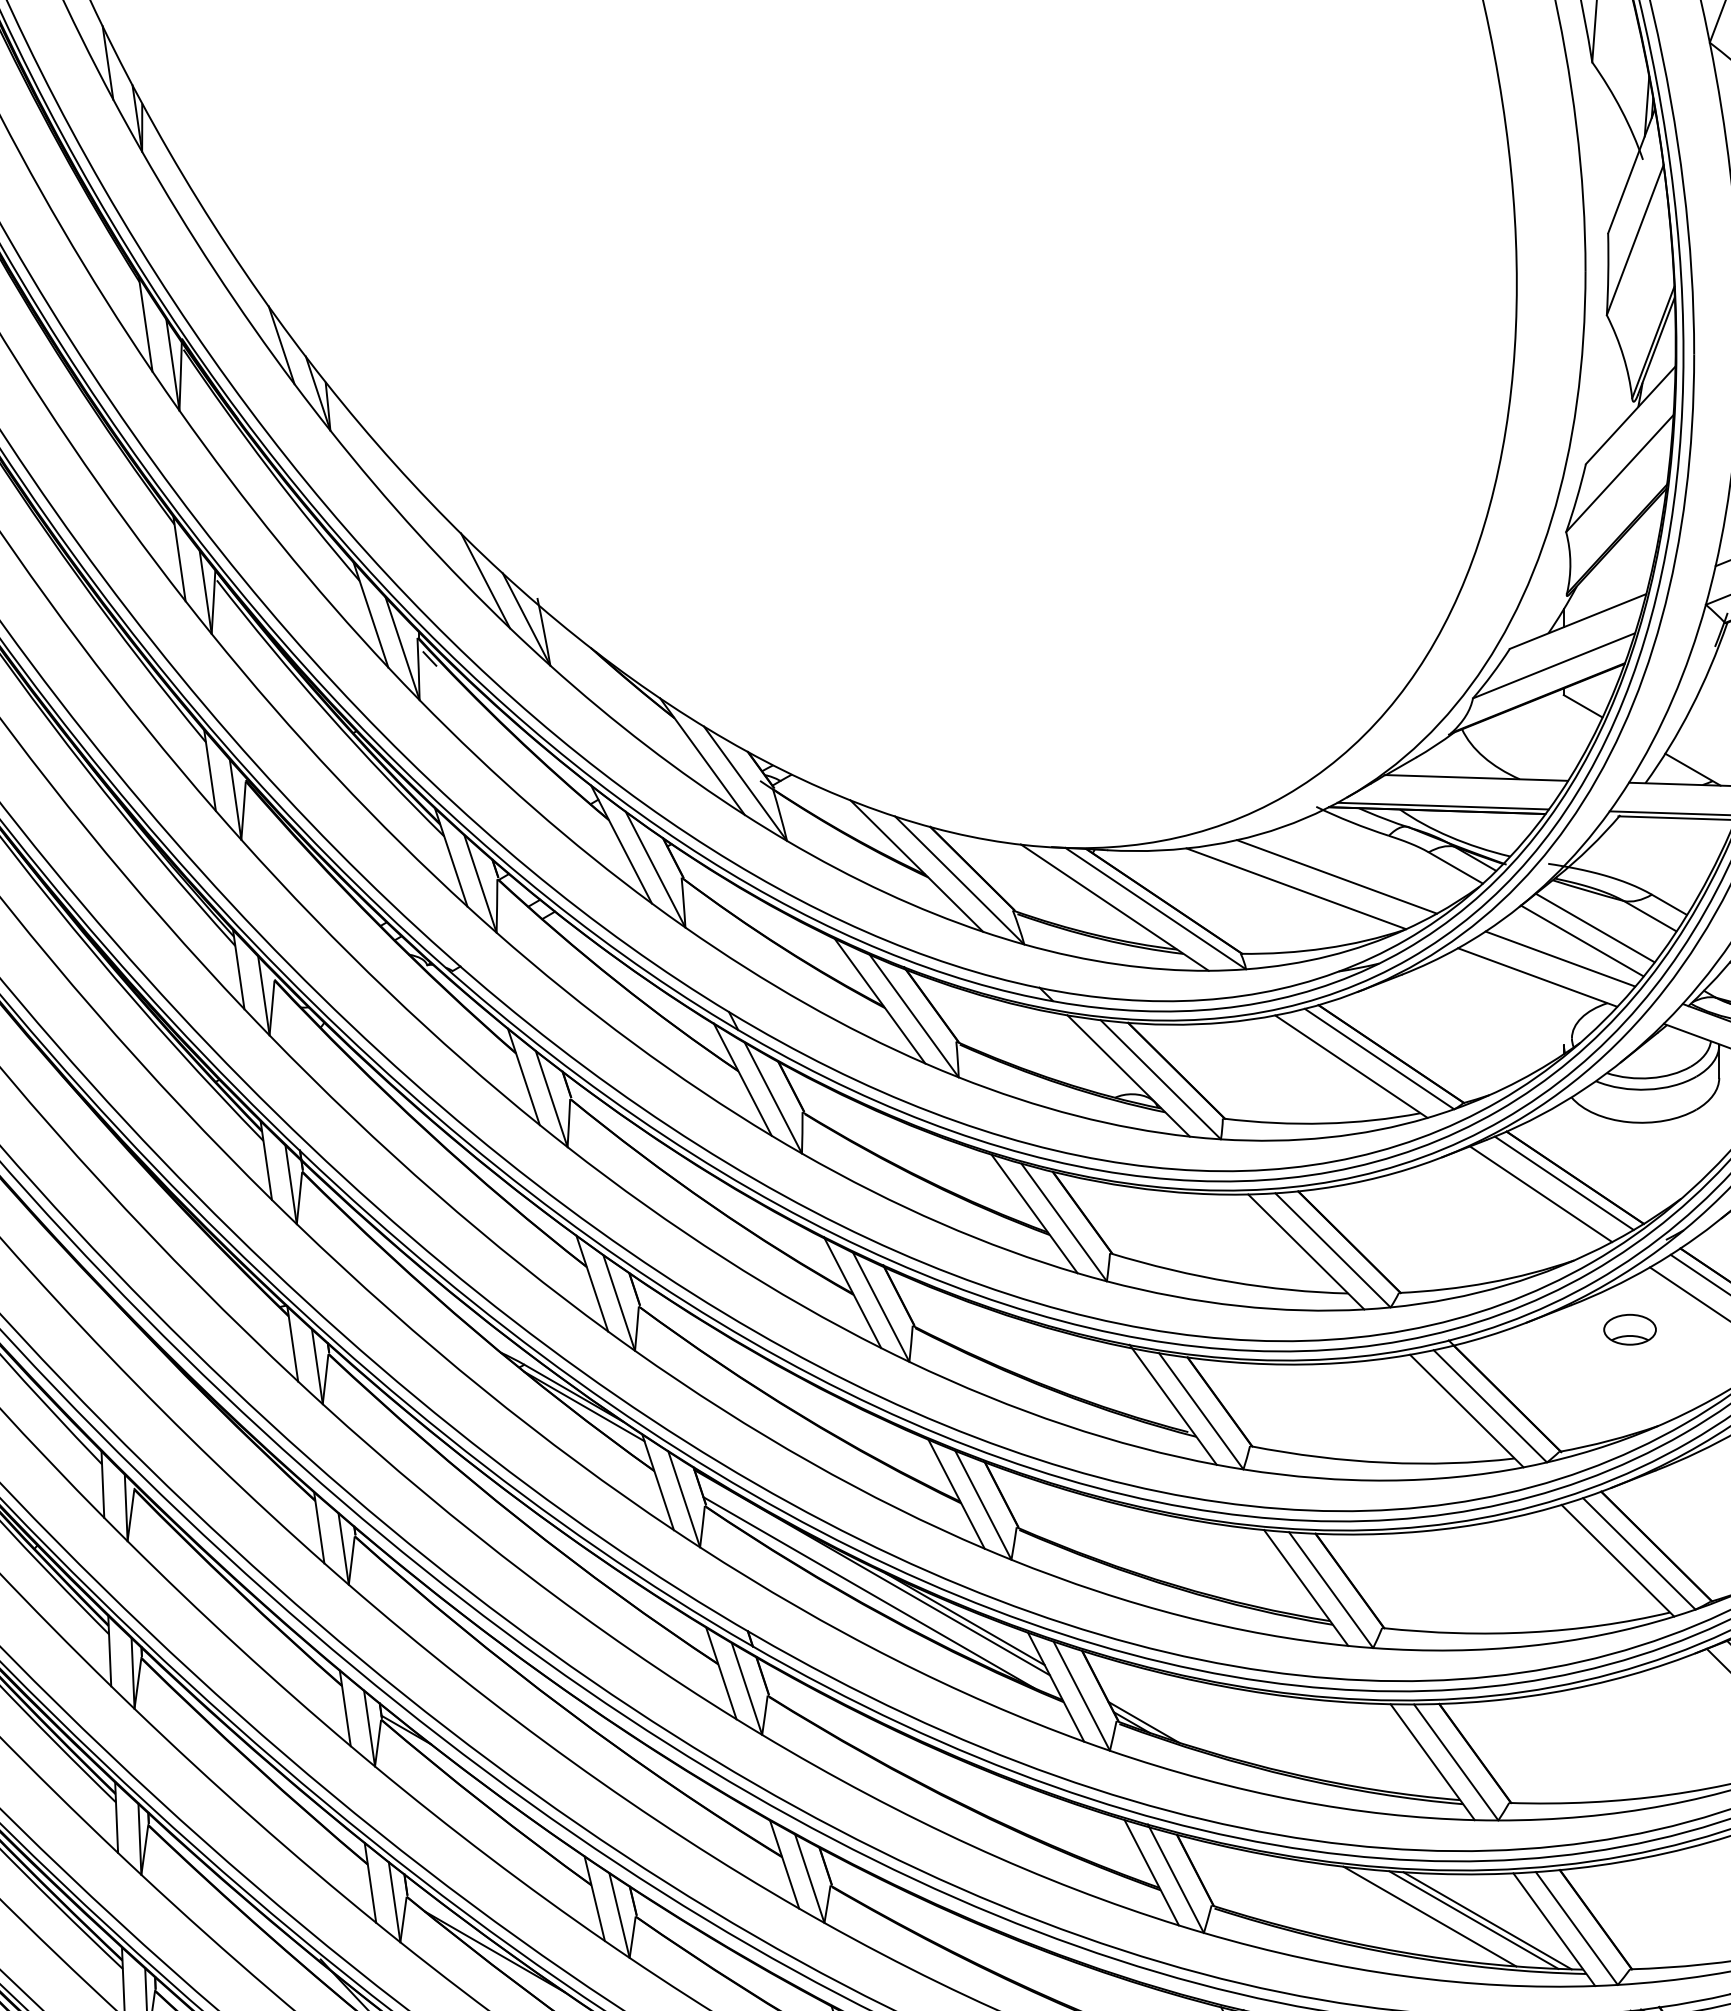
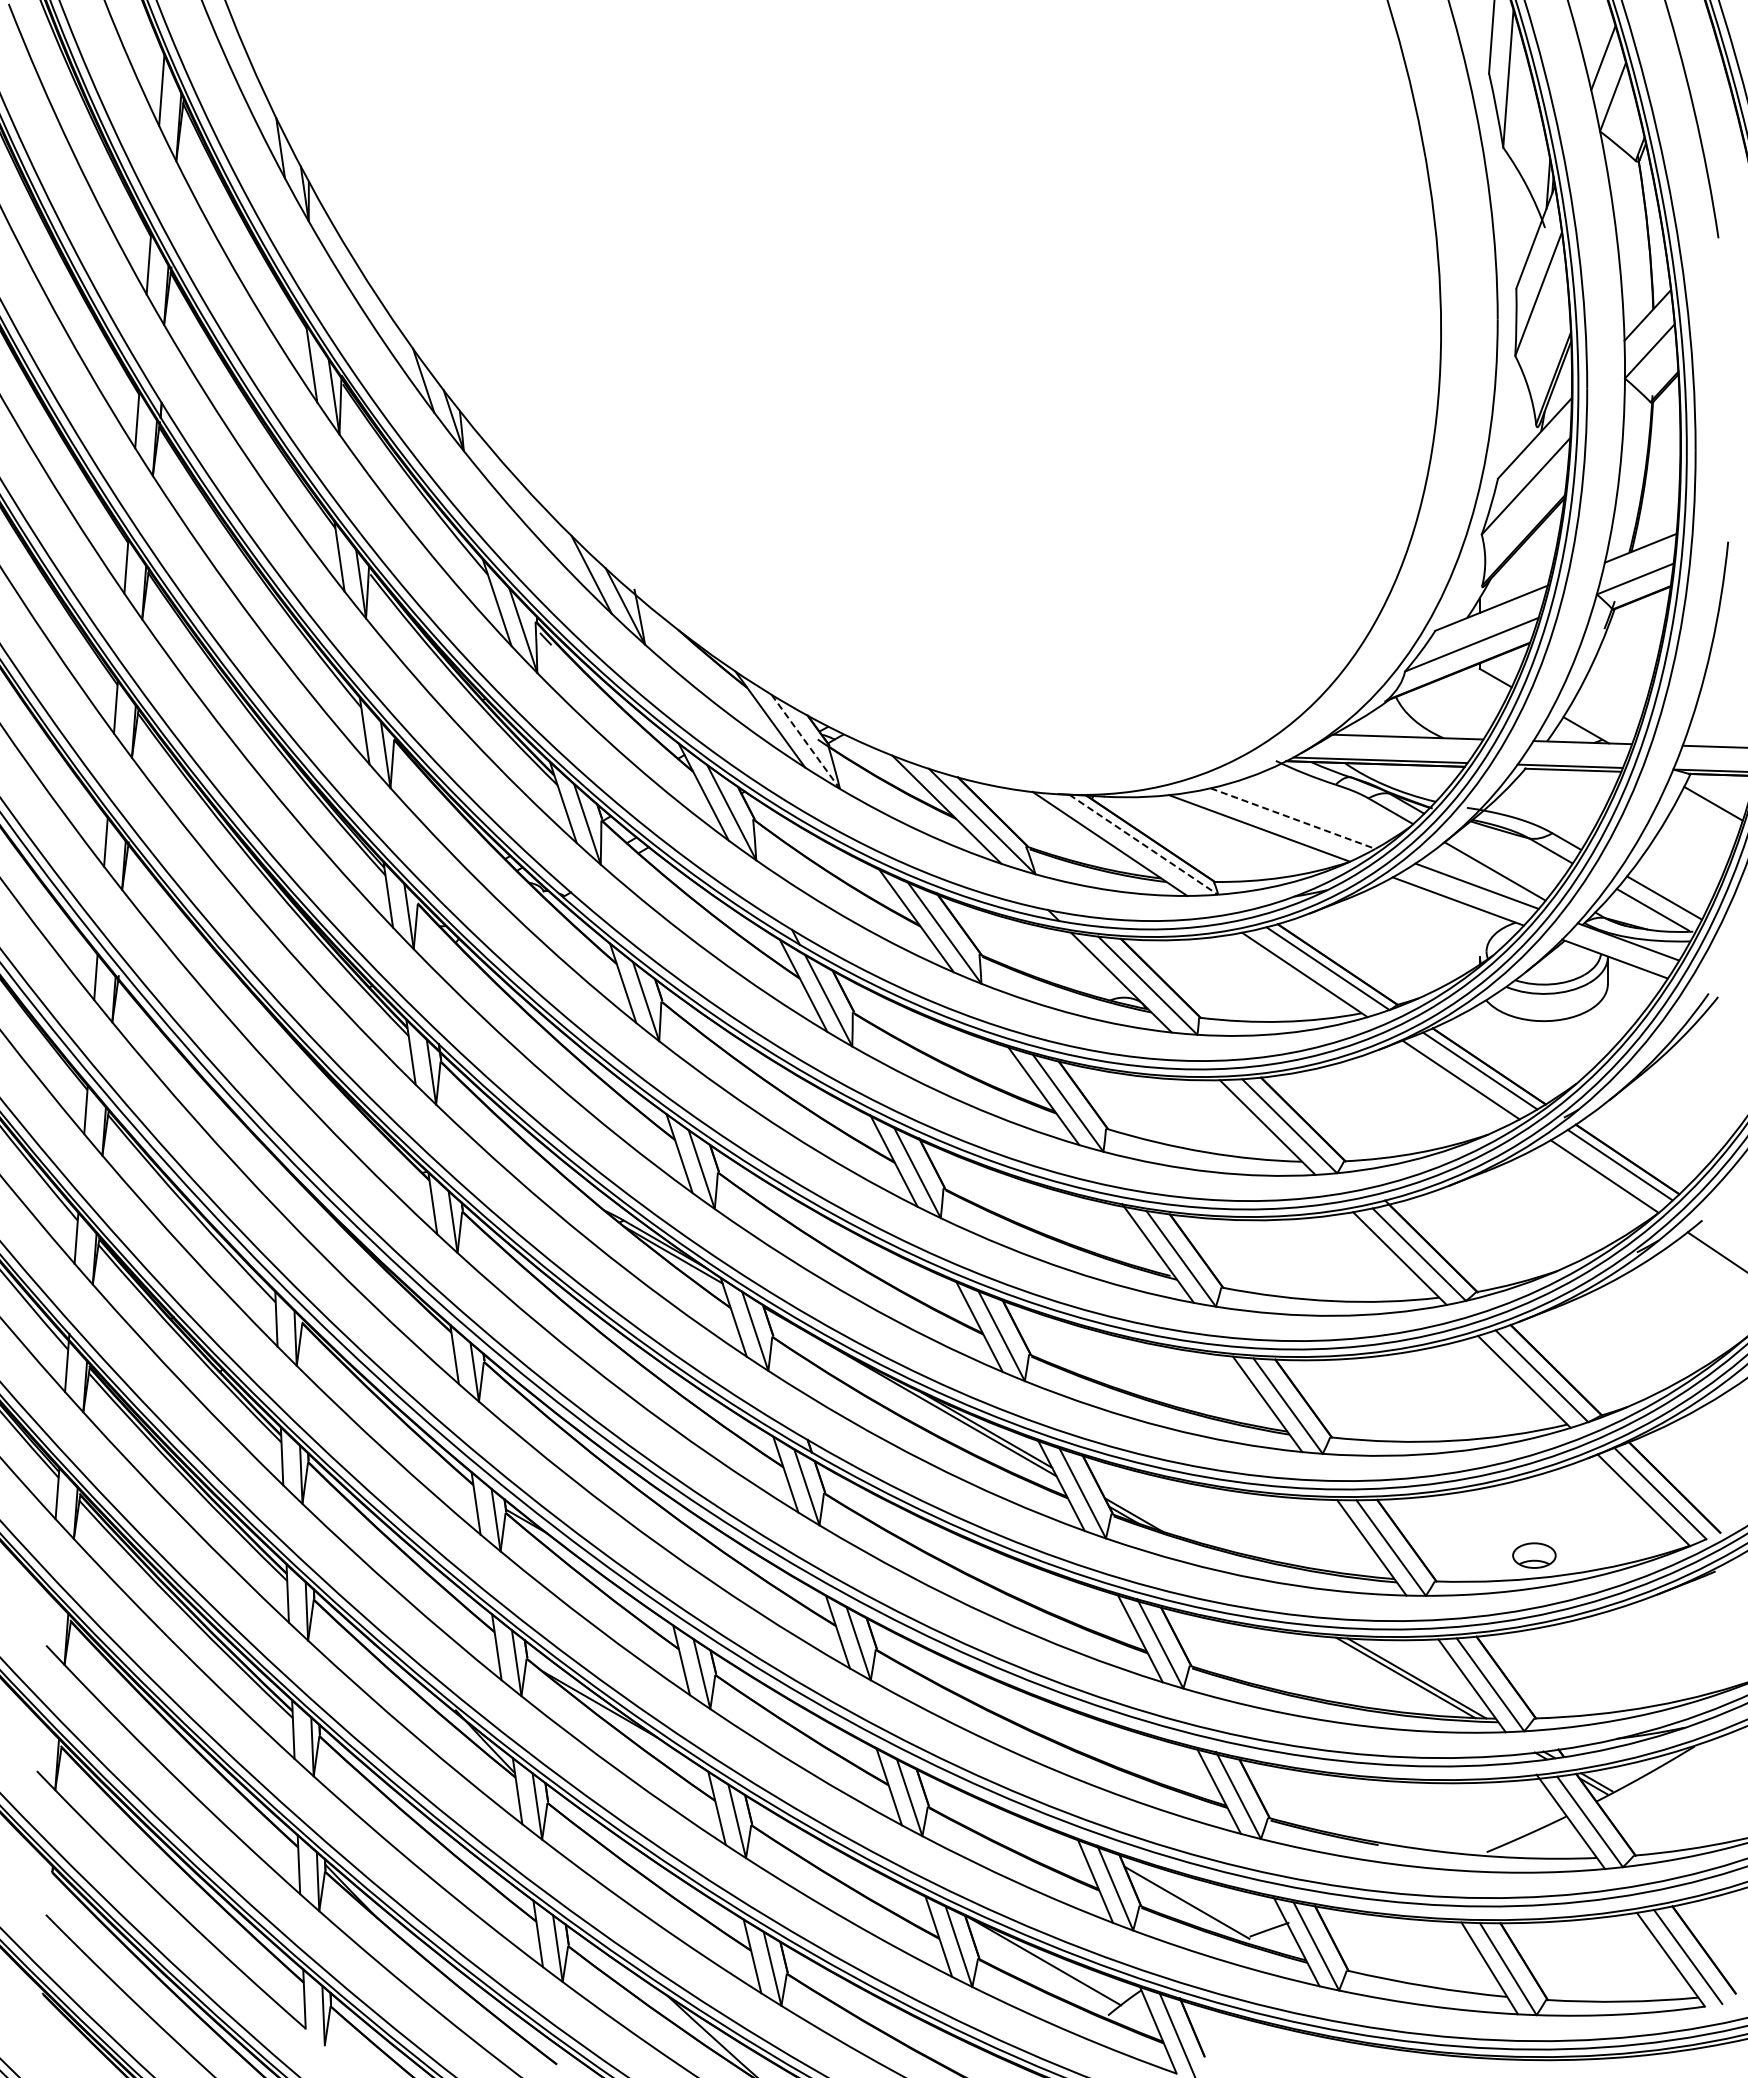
line: (746, 784) -> (806, 742), solid -> dashed
line: (1337, 876) -> (1293, 818), solid -> dashed
line: (1155, 908) -> (1143, 844), solid -> dashed
line: (1594, 927) -> (1505, 860), removed
part: (1630, 1329) -> (1534, 1555), moved
line: (869, 1591) -> (907, 1407), removed
line: (1429, 1915) -> (1369, 1674), removed

